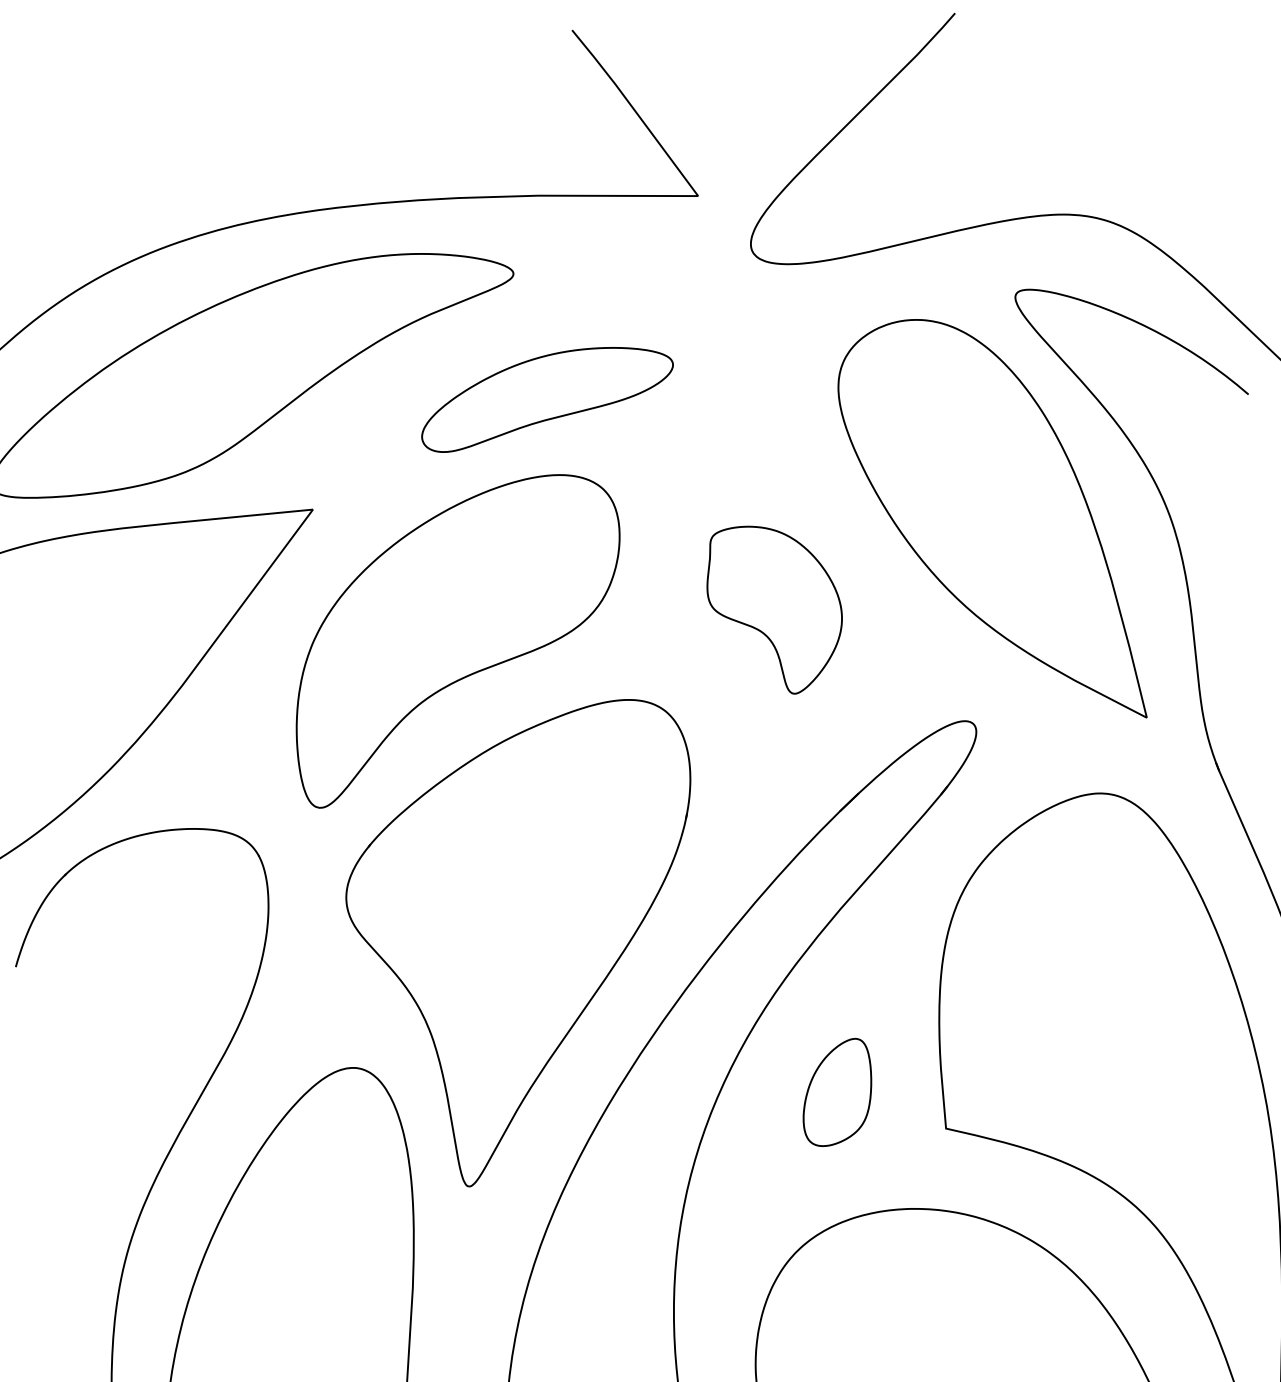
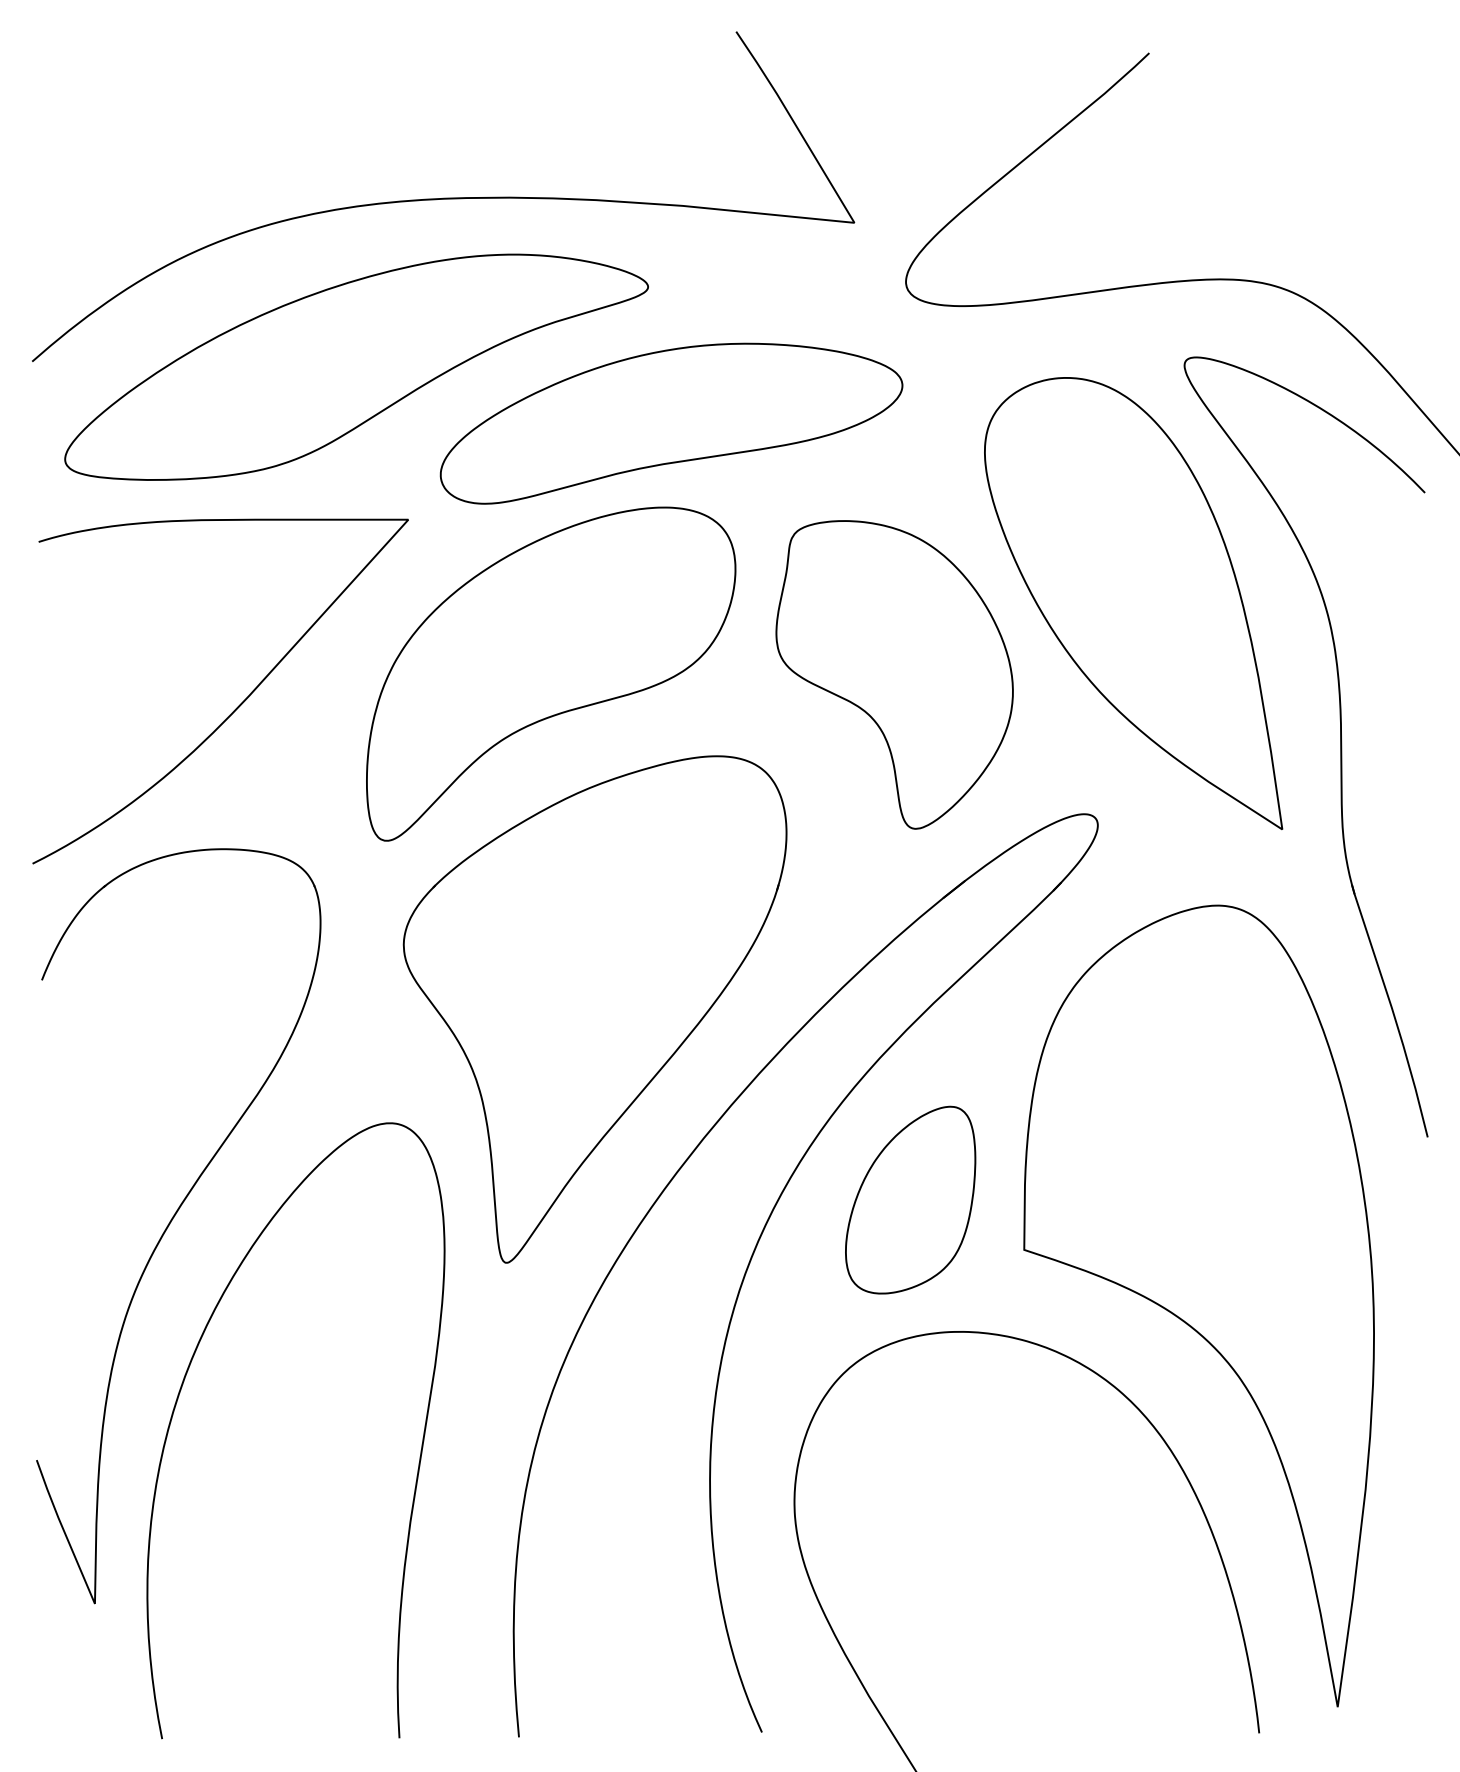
part: (547, 397) -> (671, 423), size x1.67
part: (775, 609) -> (894, 674), size x1.67
part: (836, 1092) -> (910, 1199), size x1.67

